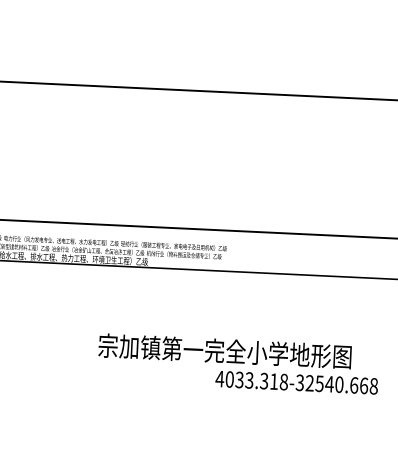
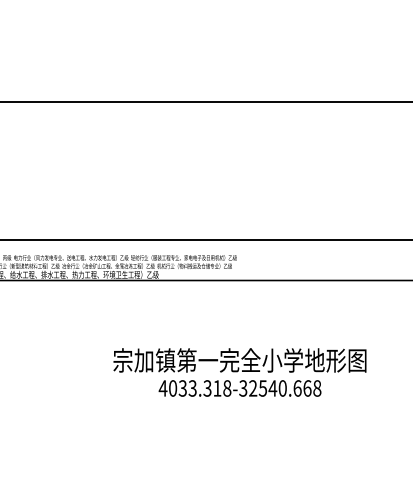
text: (296, 382) -> (239, 388), moved

